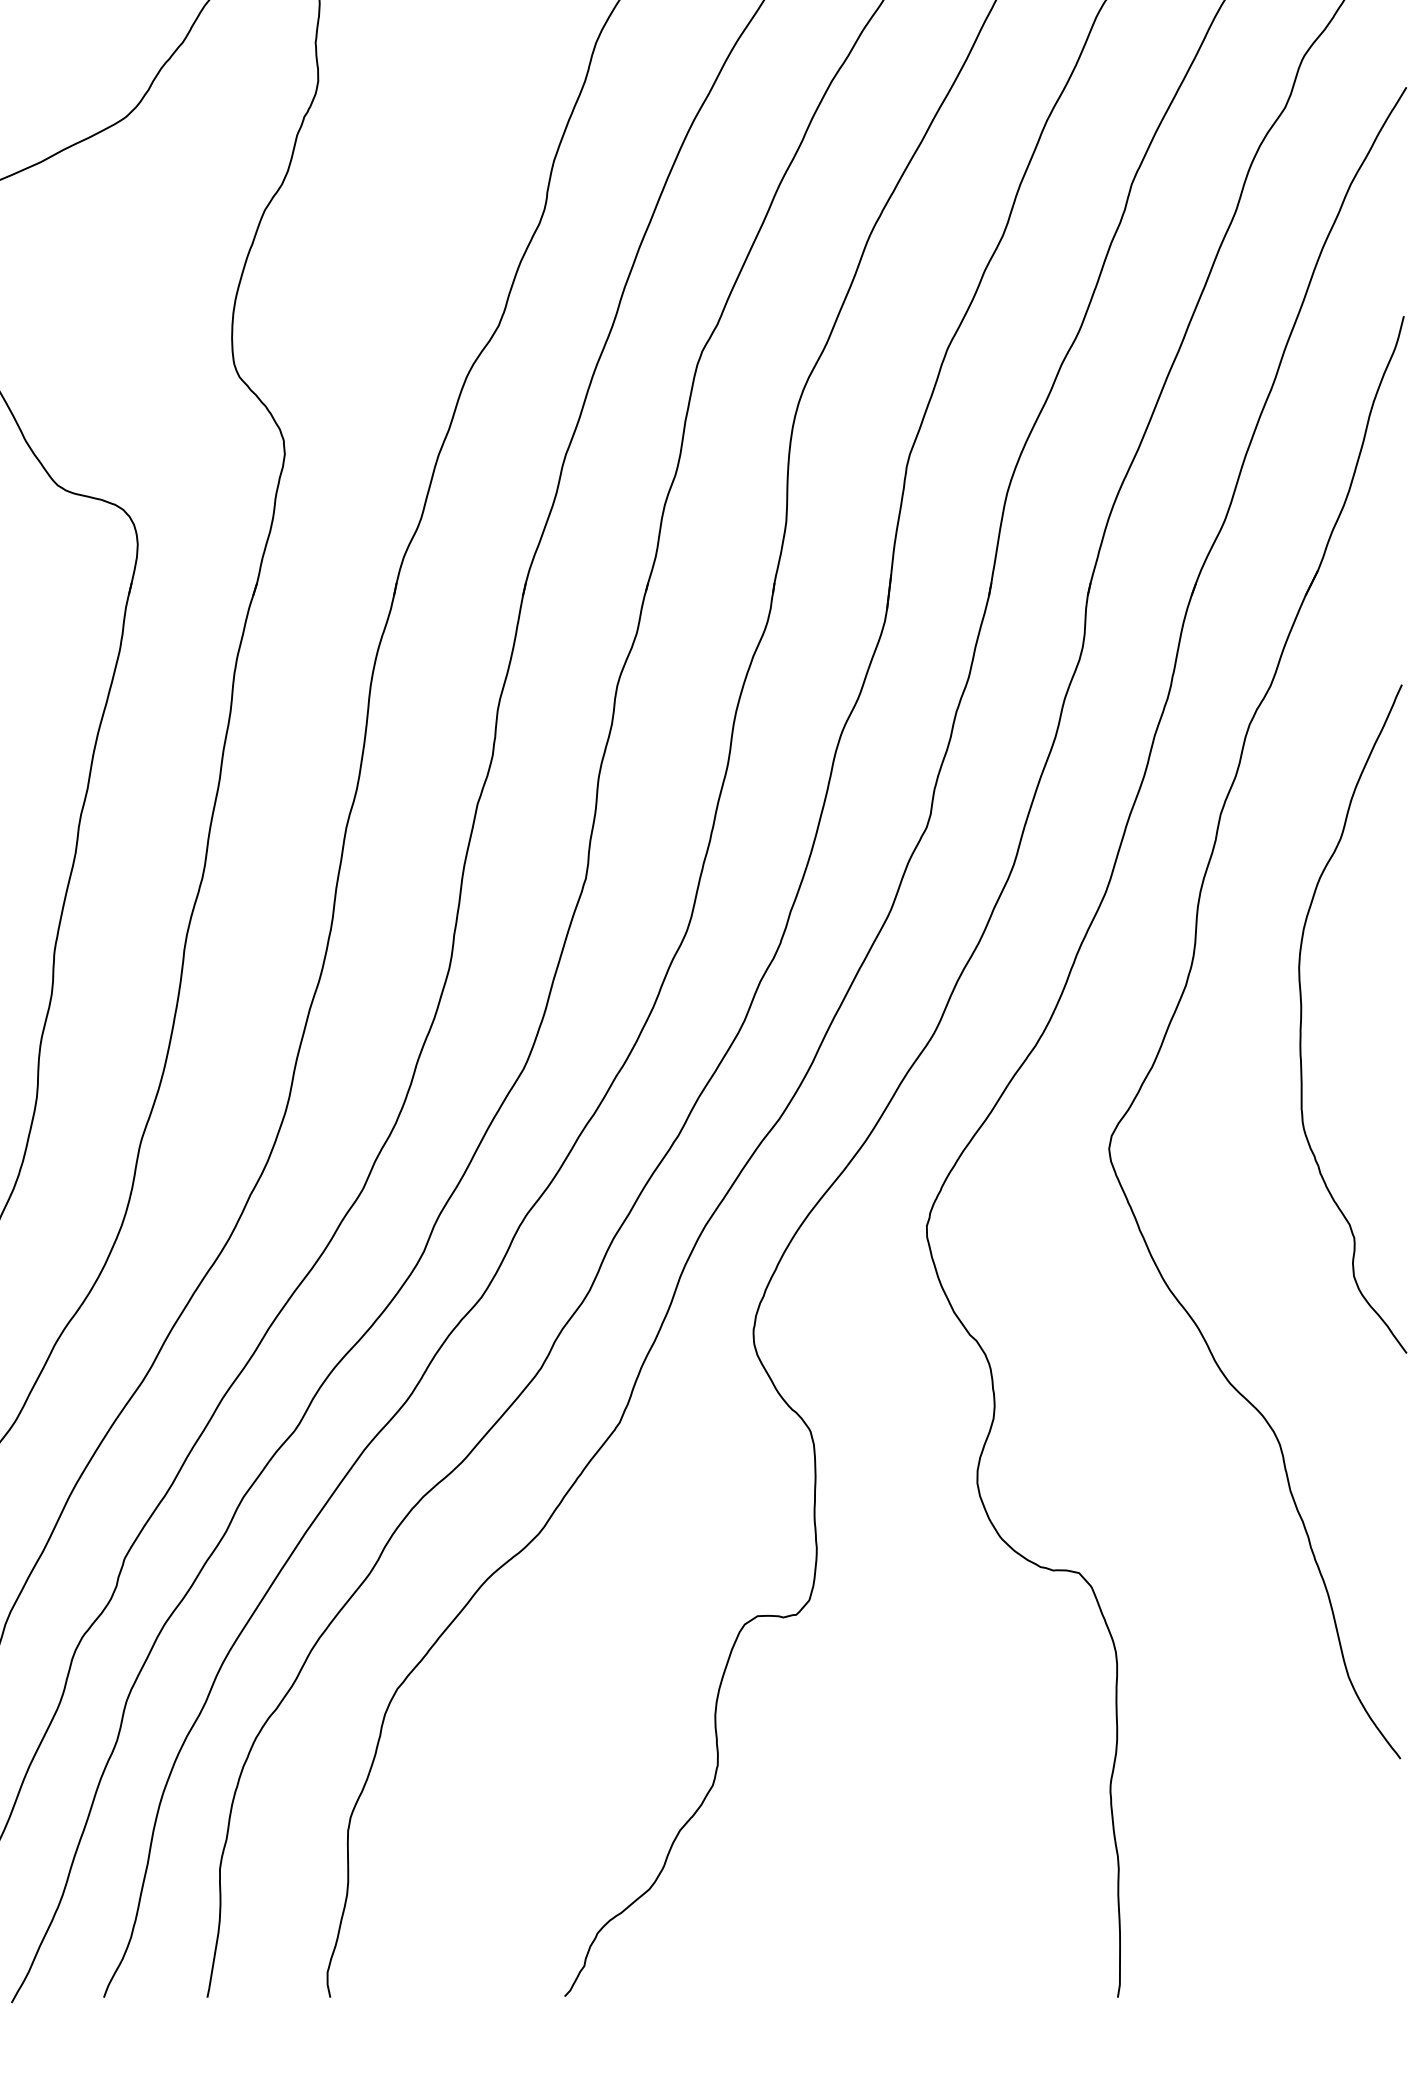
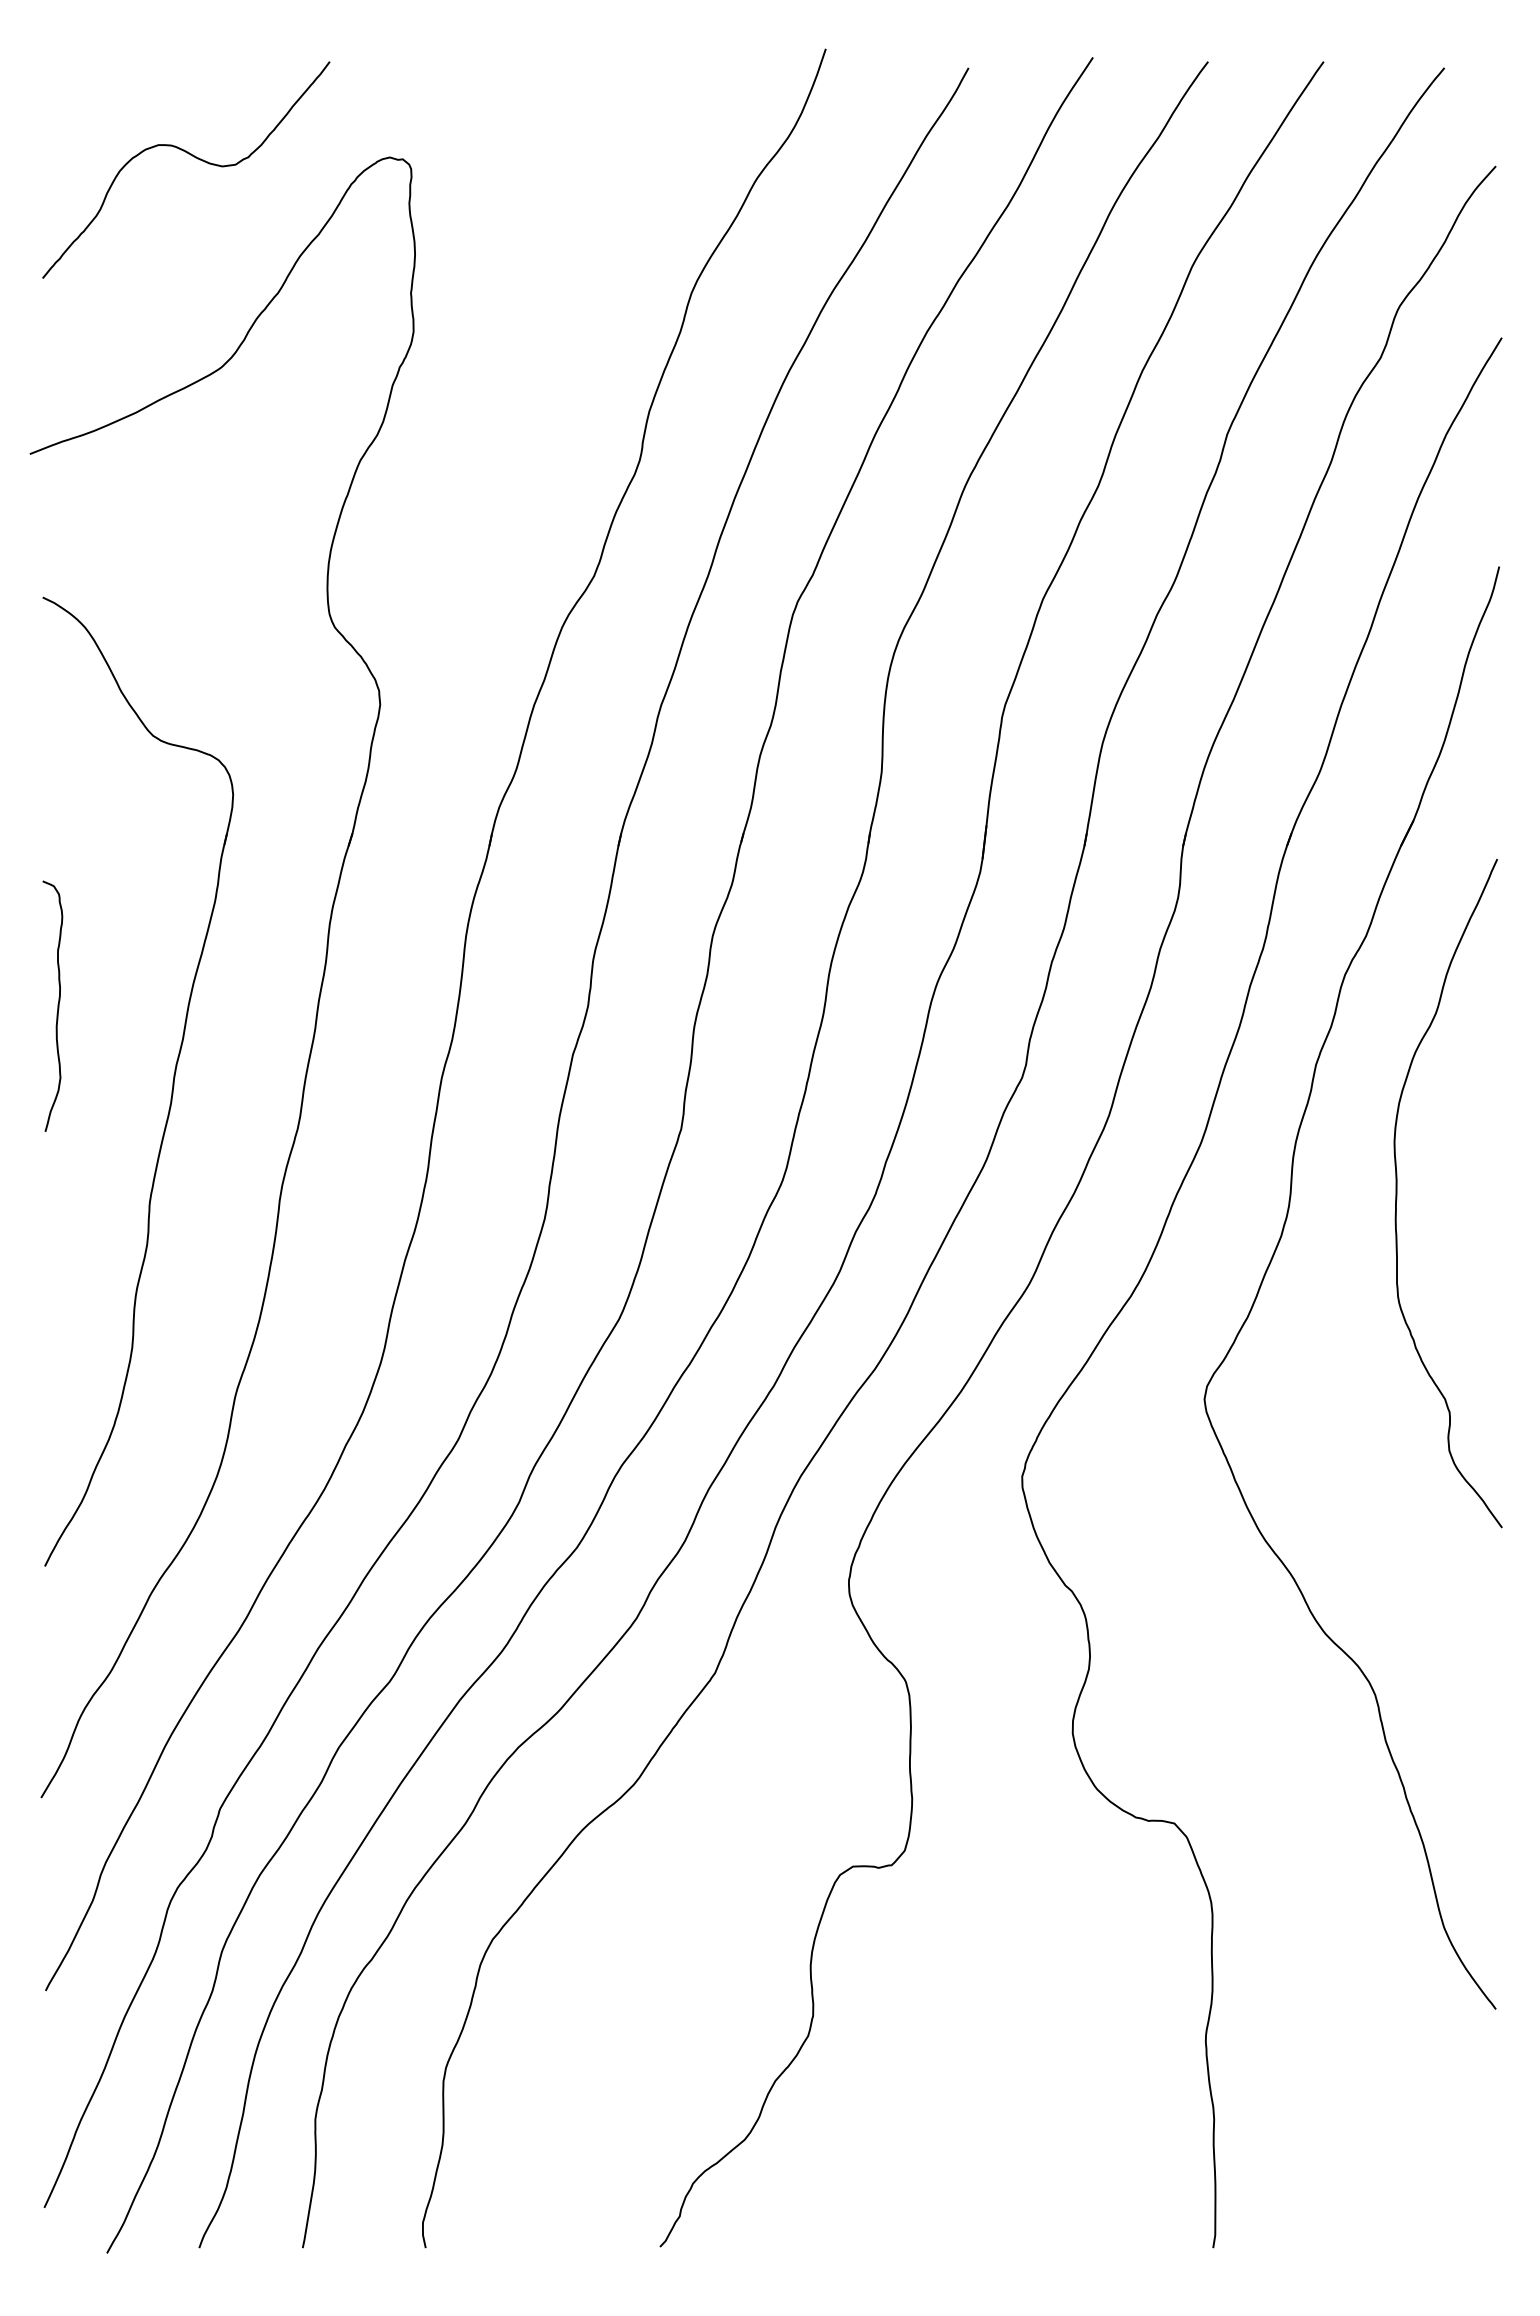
curve: (1302, 1019) -> (1397, 1193), moved

